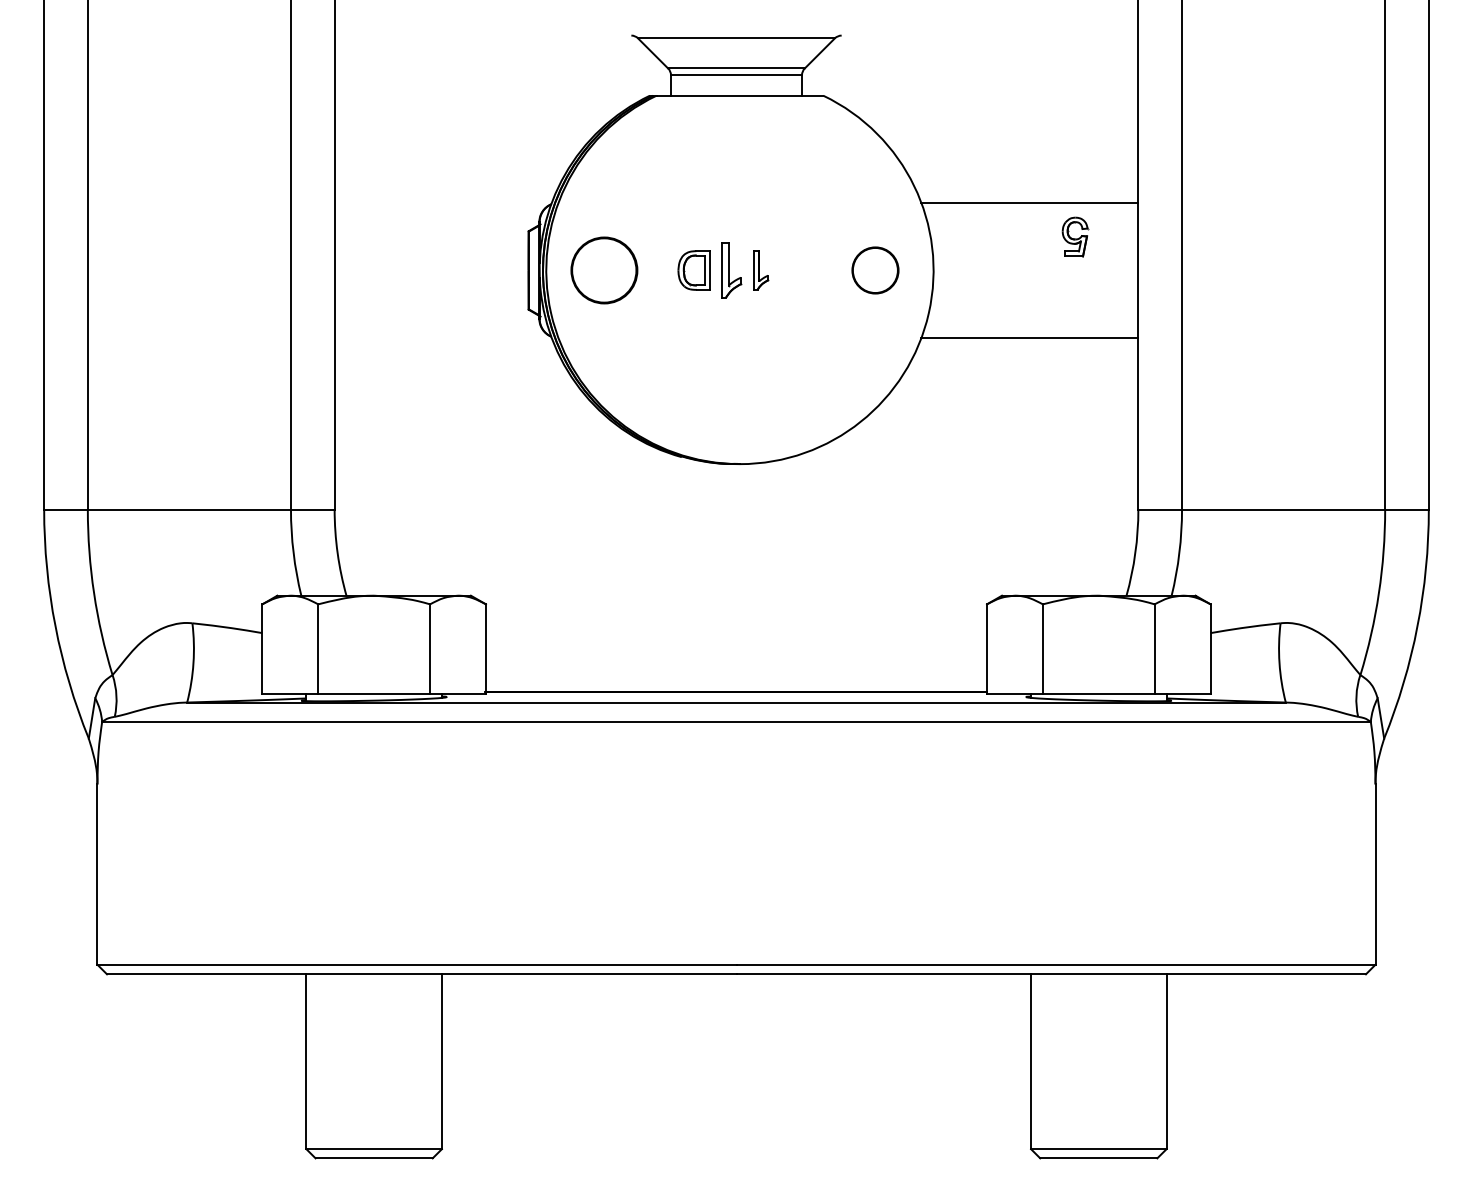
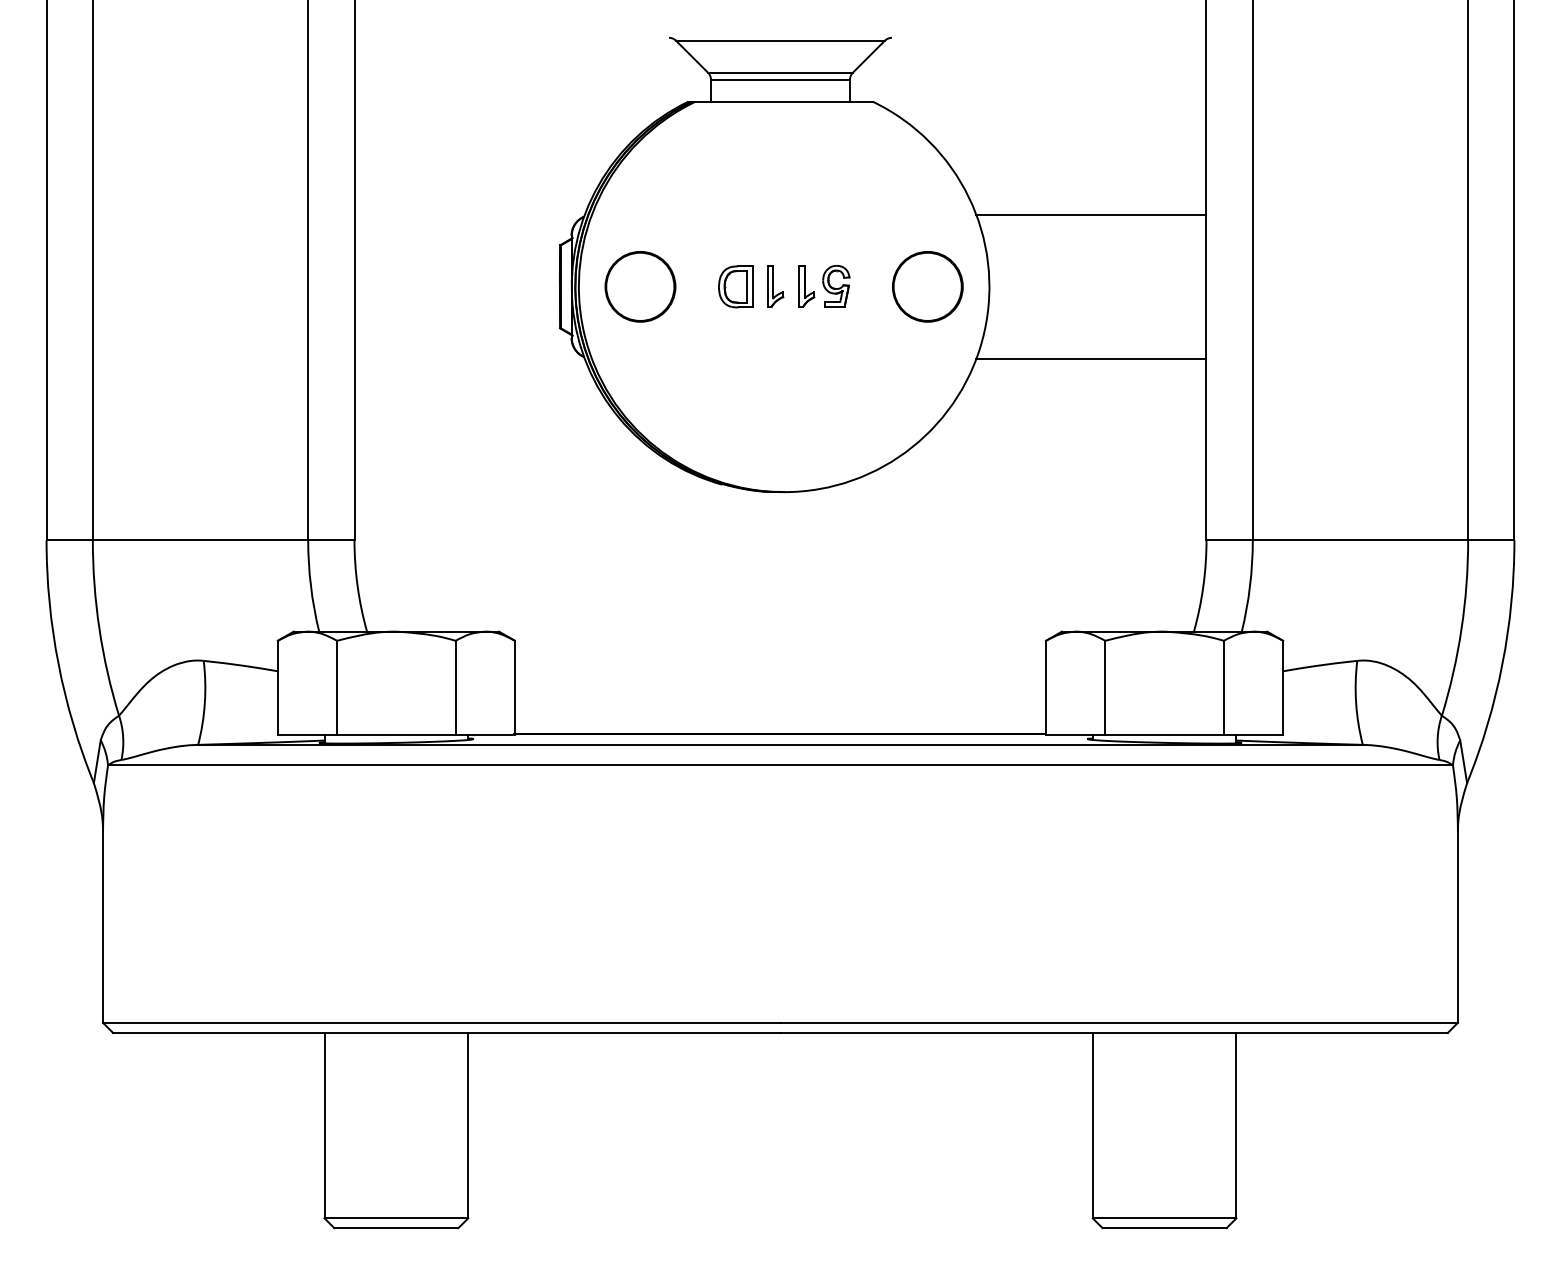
part: (1075, 236) -> (836, 285), moved
part: (731, 270) -> (775, 286), size x0.71
part: (875, 270) -> (927, 286), size x1.43

